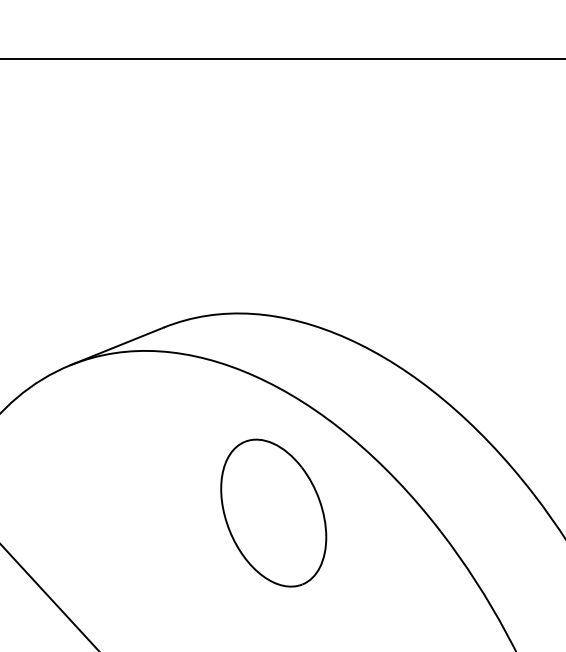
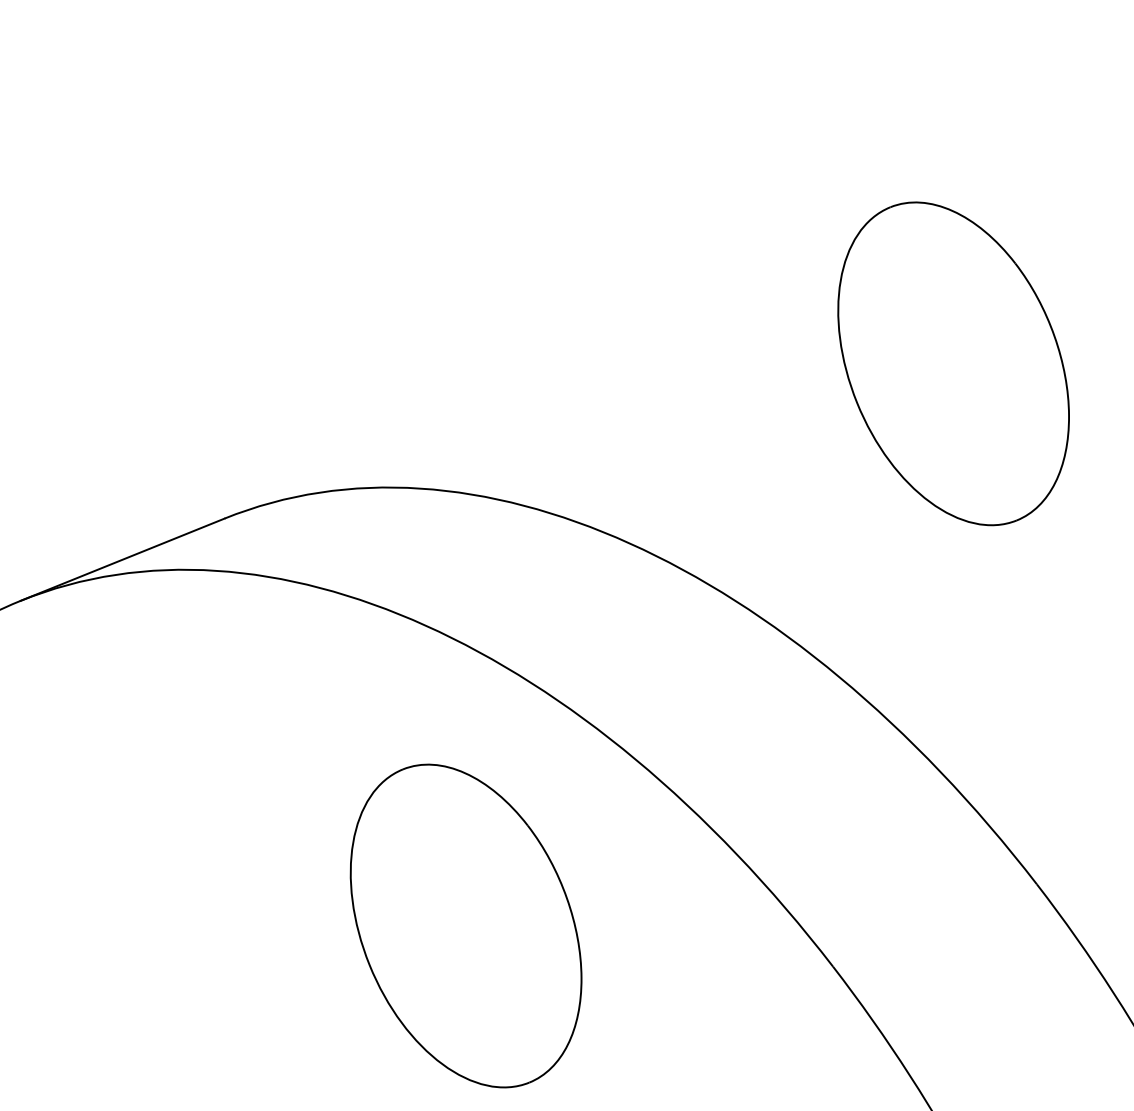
part: (495, 256) -> (953, 362), added

